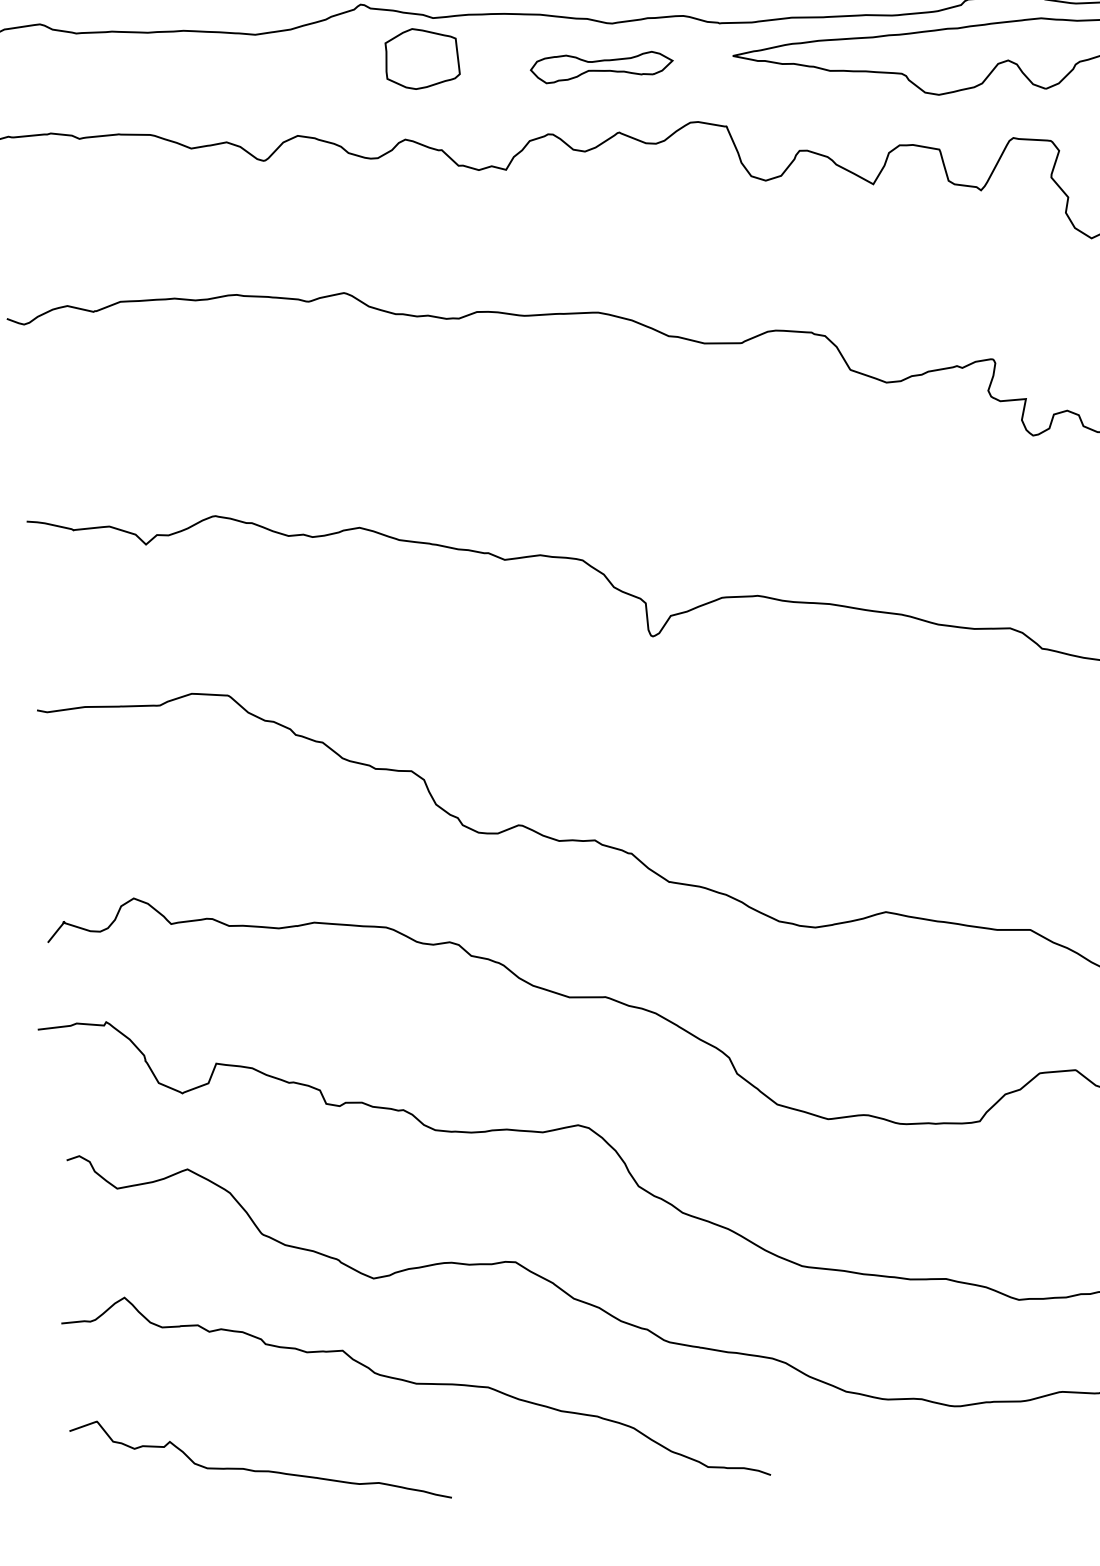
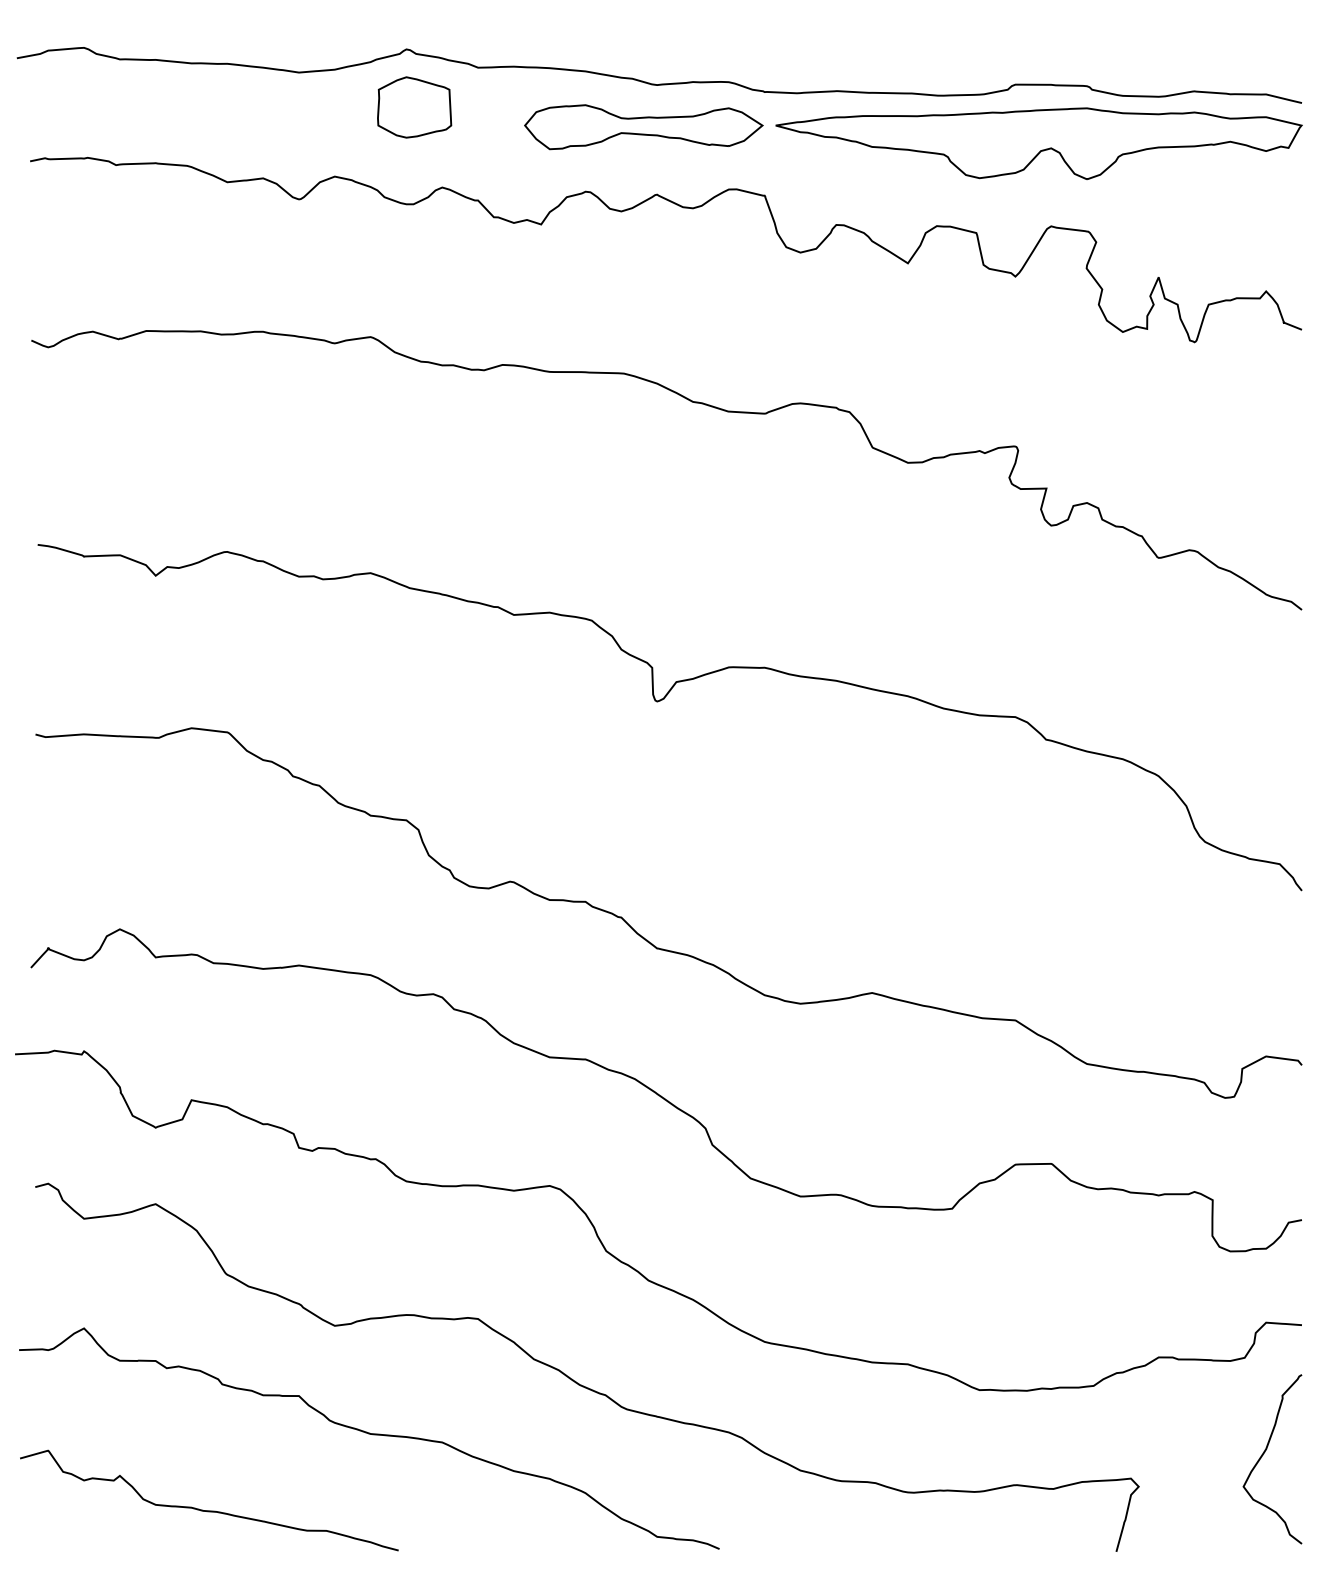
part: (422, 58) -> (414, 107), moved
part: (601, 66) -> (643, 127), size x1.67

